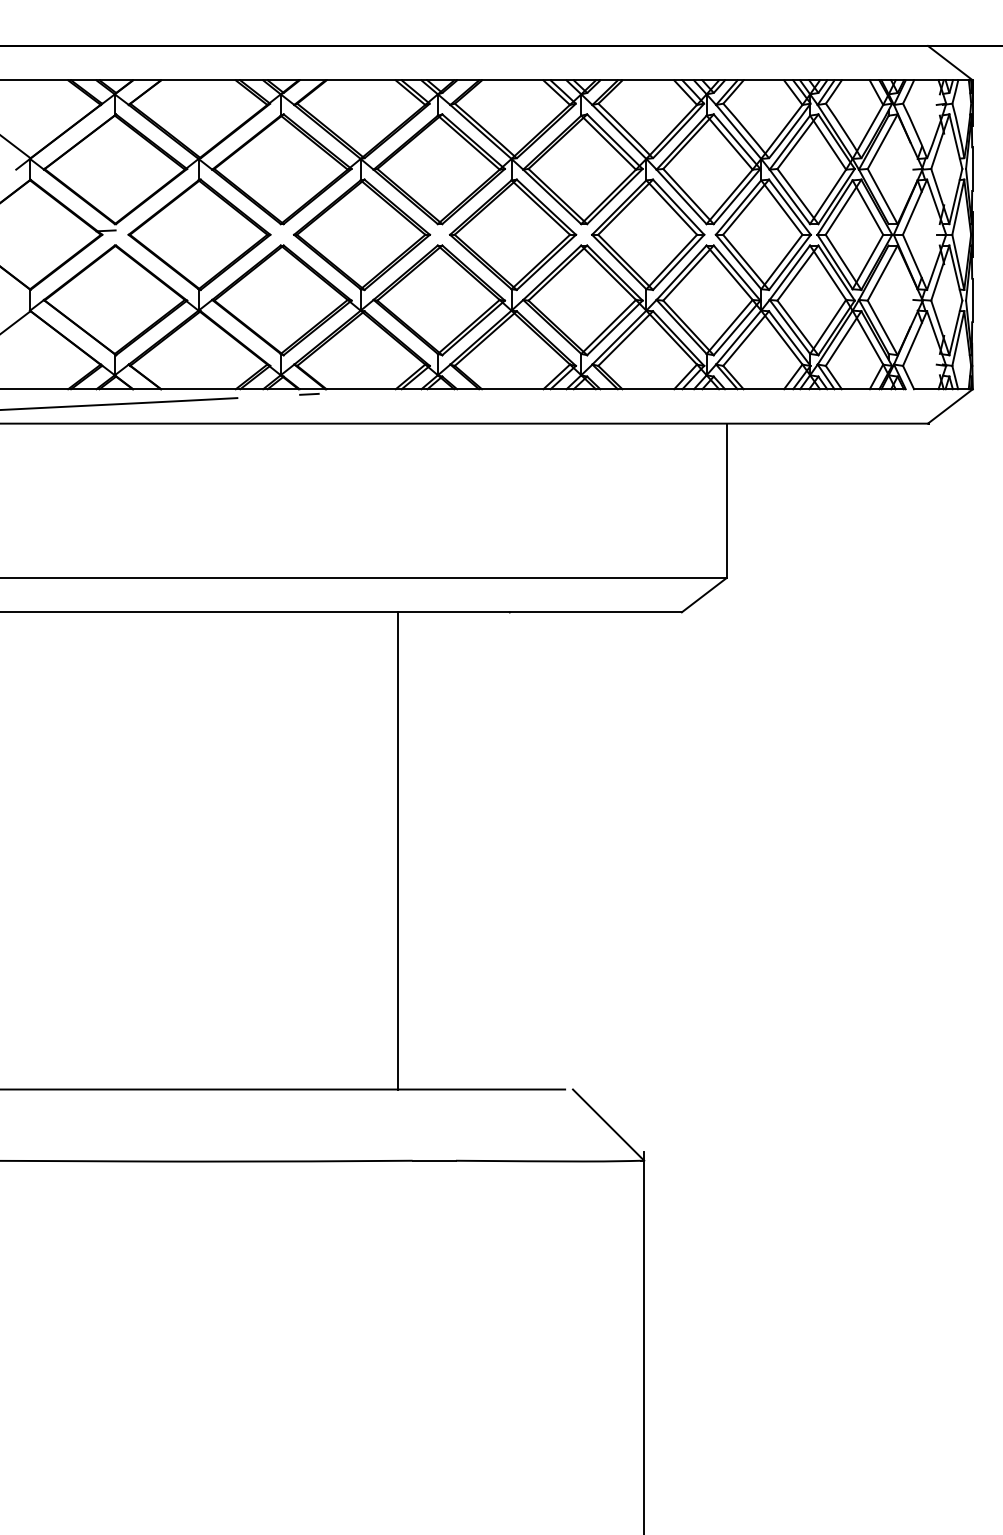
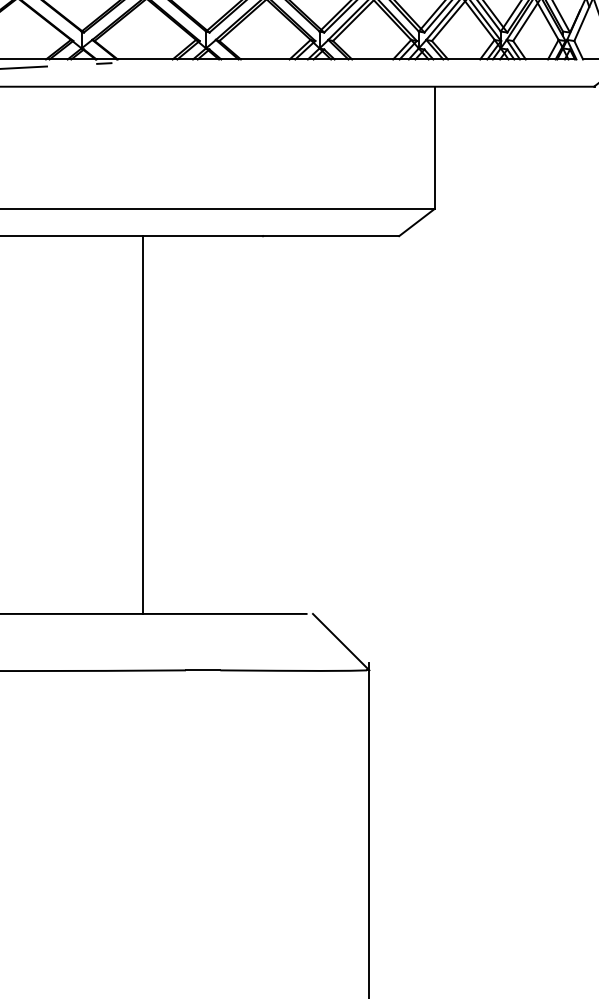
line: (397, 850) -> (142, 424), moved

